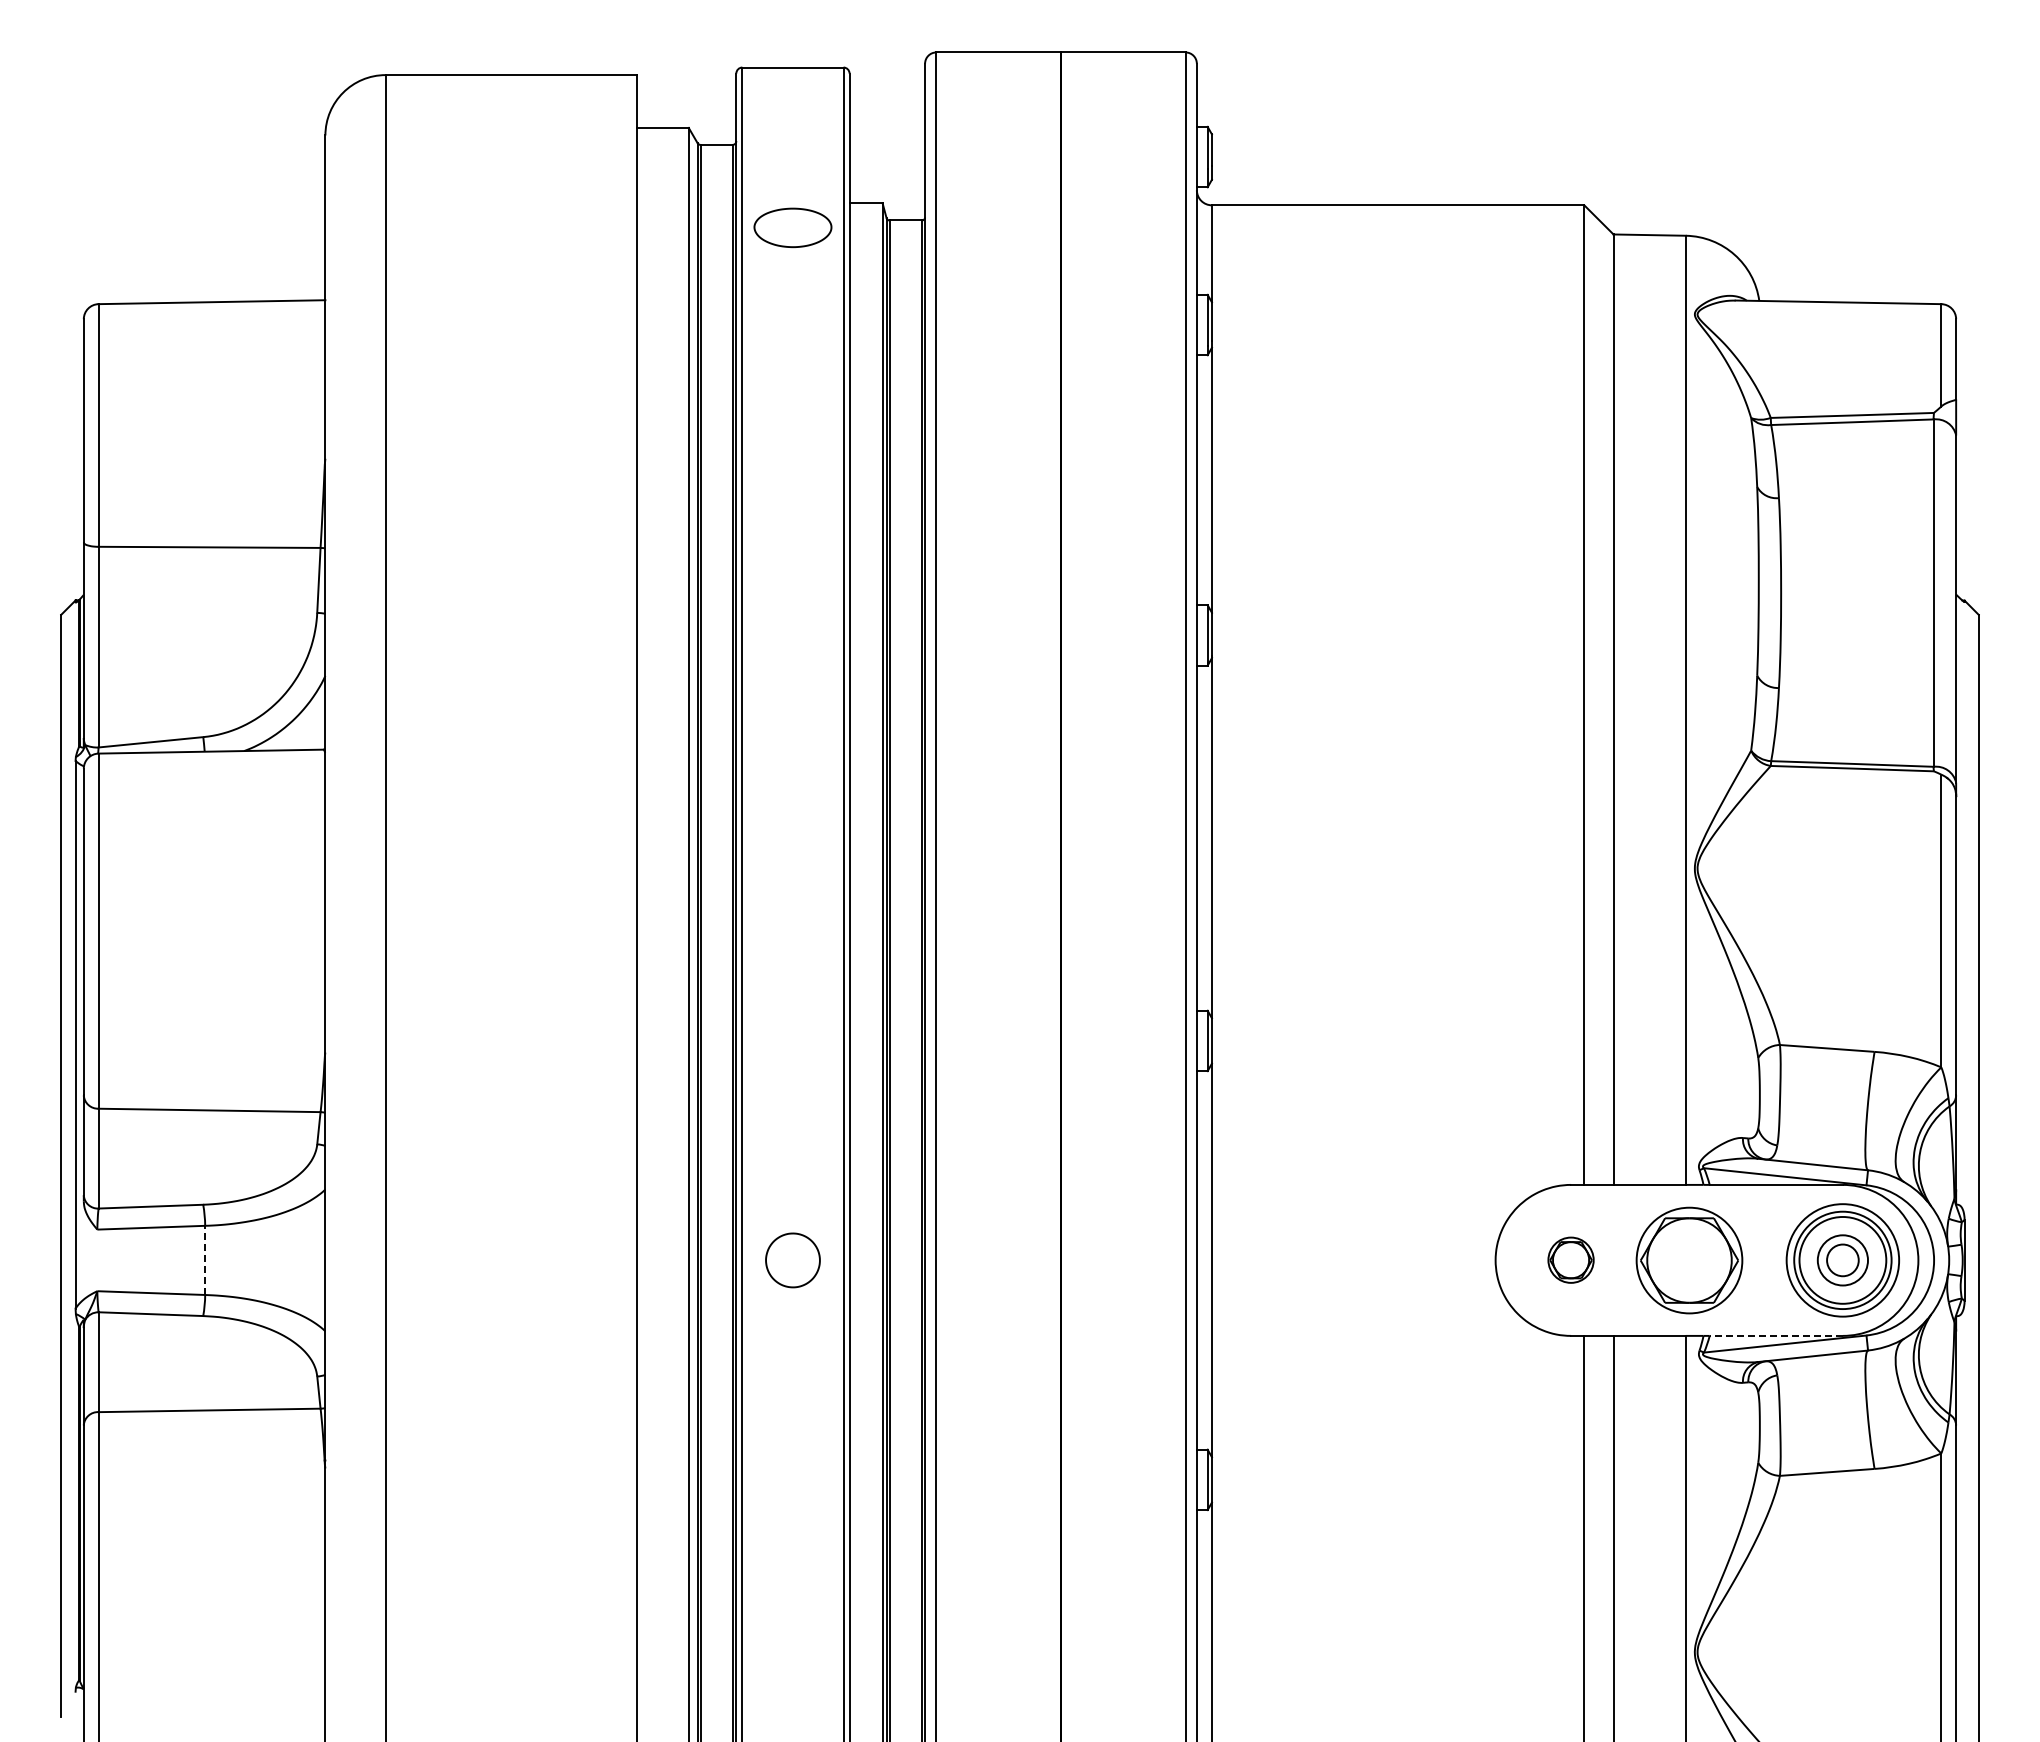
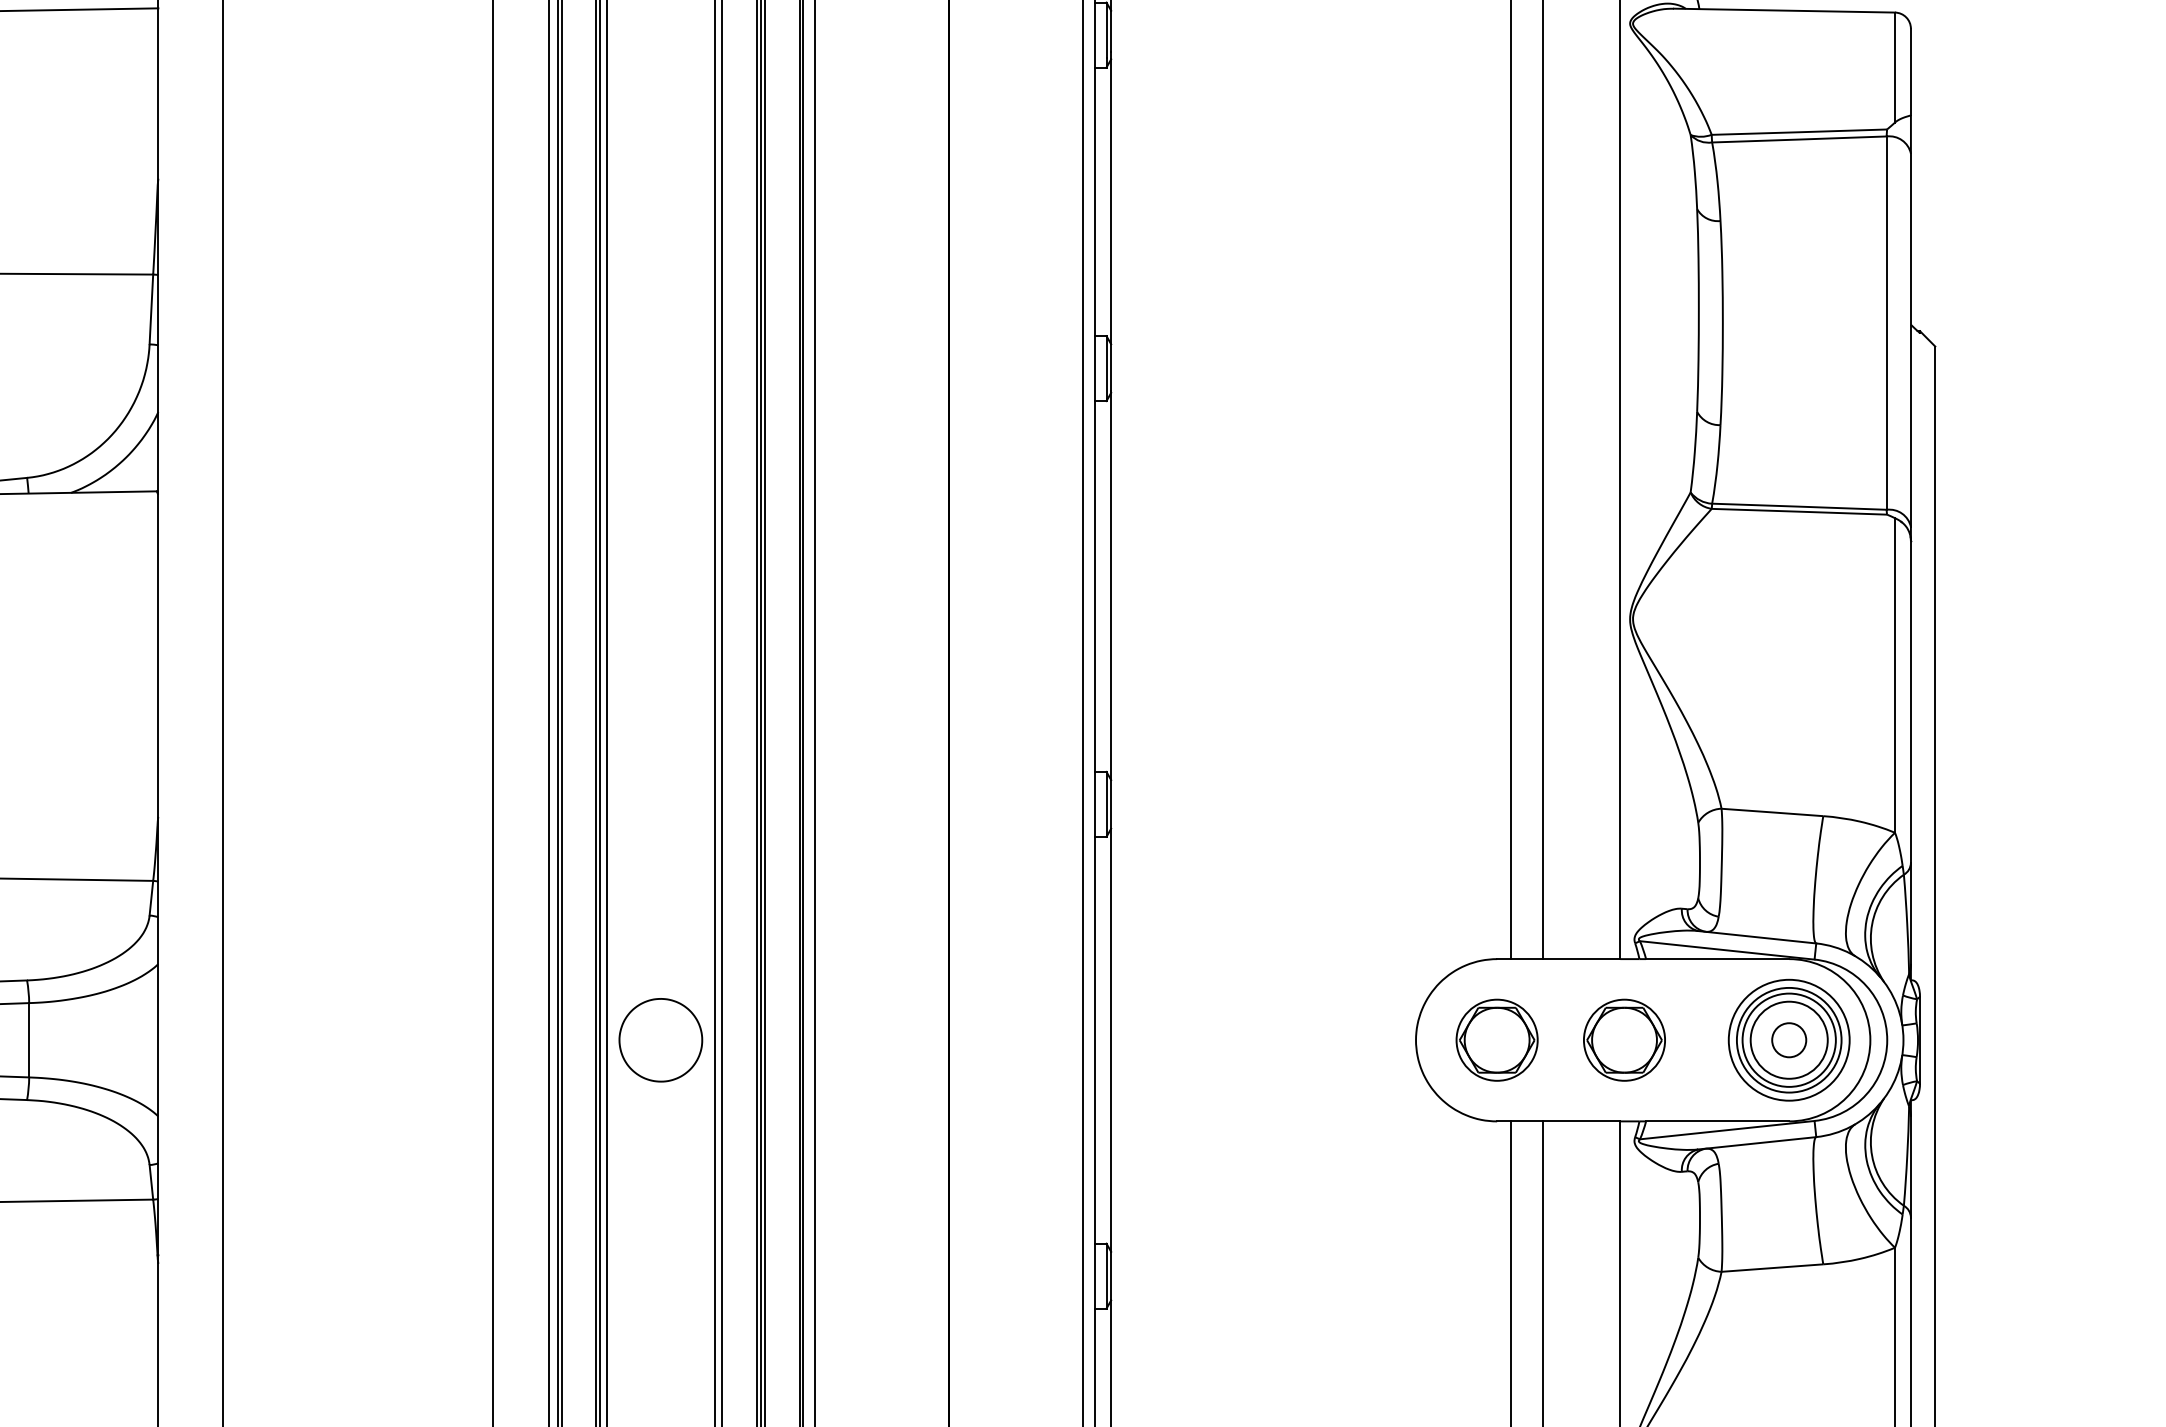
part: (1570, 1259) -> (1496, 1039), size x1.67
part: (1689, 1259) -> (1624, 1039), size x0.71
line: (205, 1260) -> (29, 1040), dashed -> solid
part: (792, 1260) -> (660, 1040), size x1.43
circle: (1842, 1260) -> (1788, 1040), size x1.43
line: (1776, 1335) -> (1717, 1120), dashed -> solid

